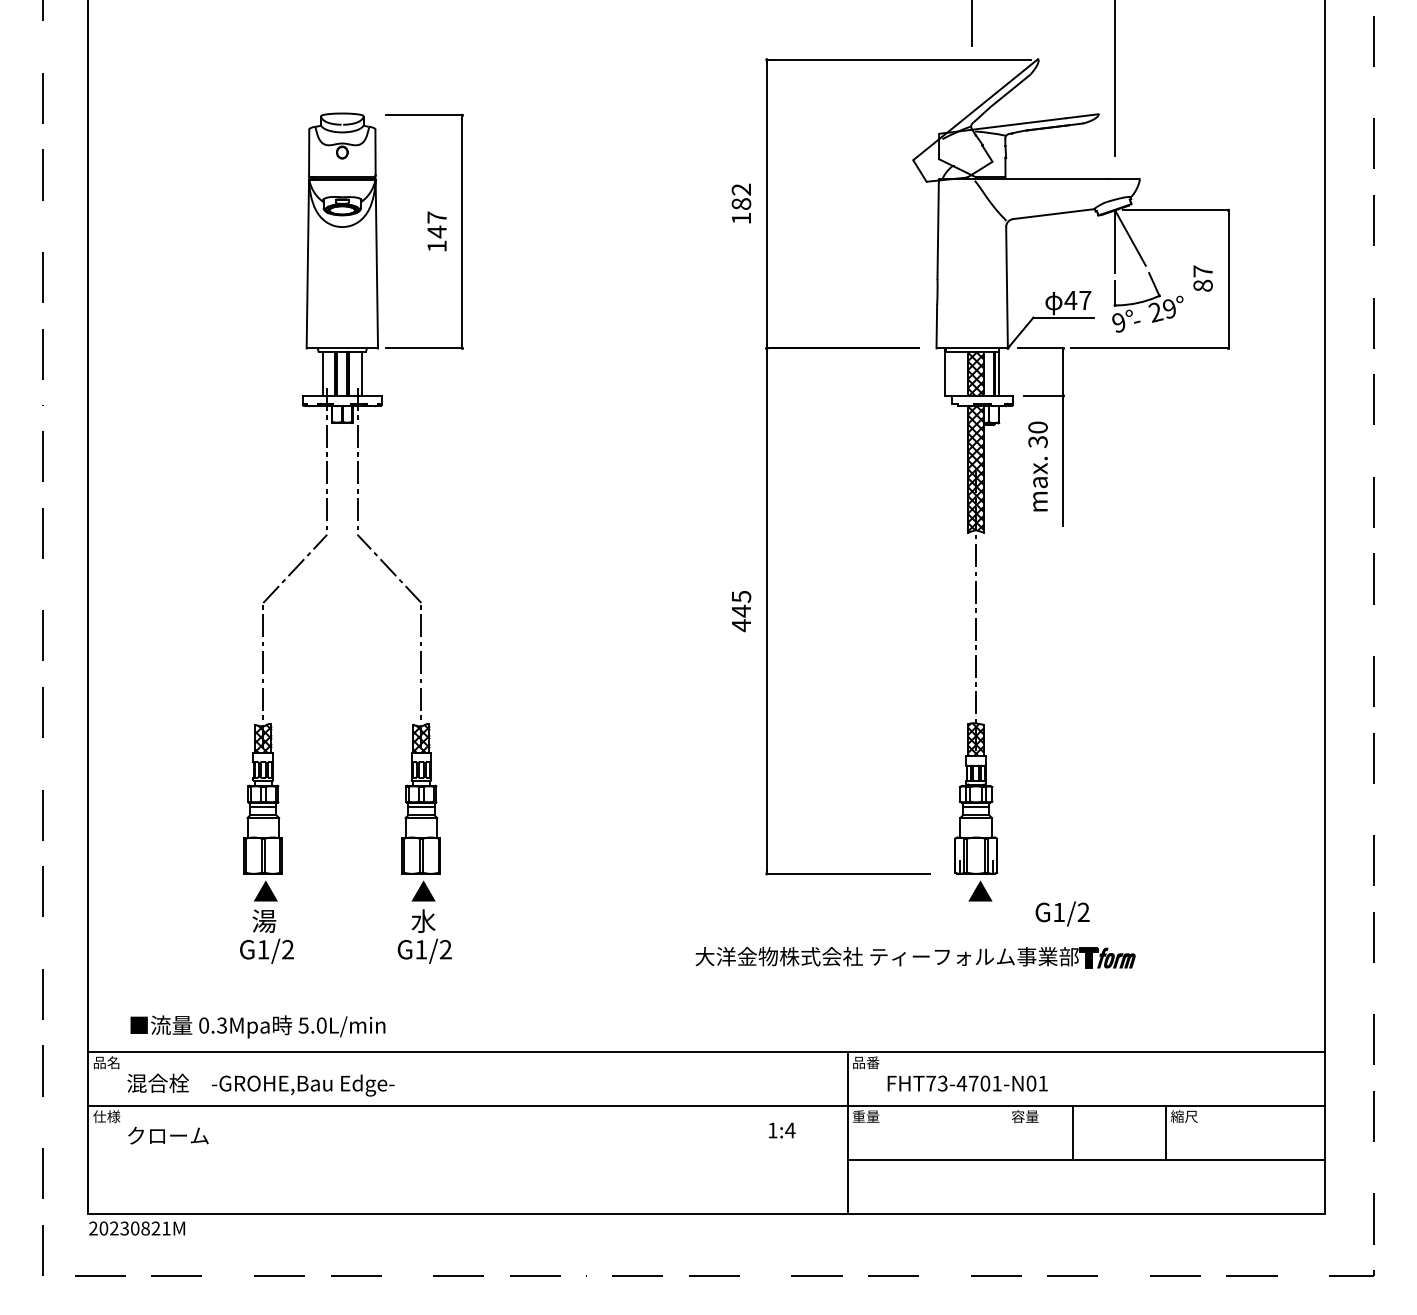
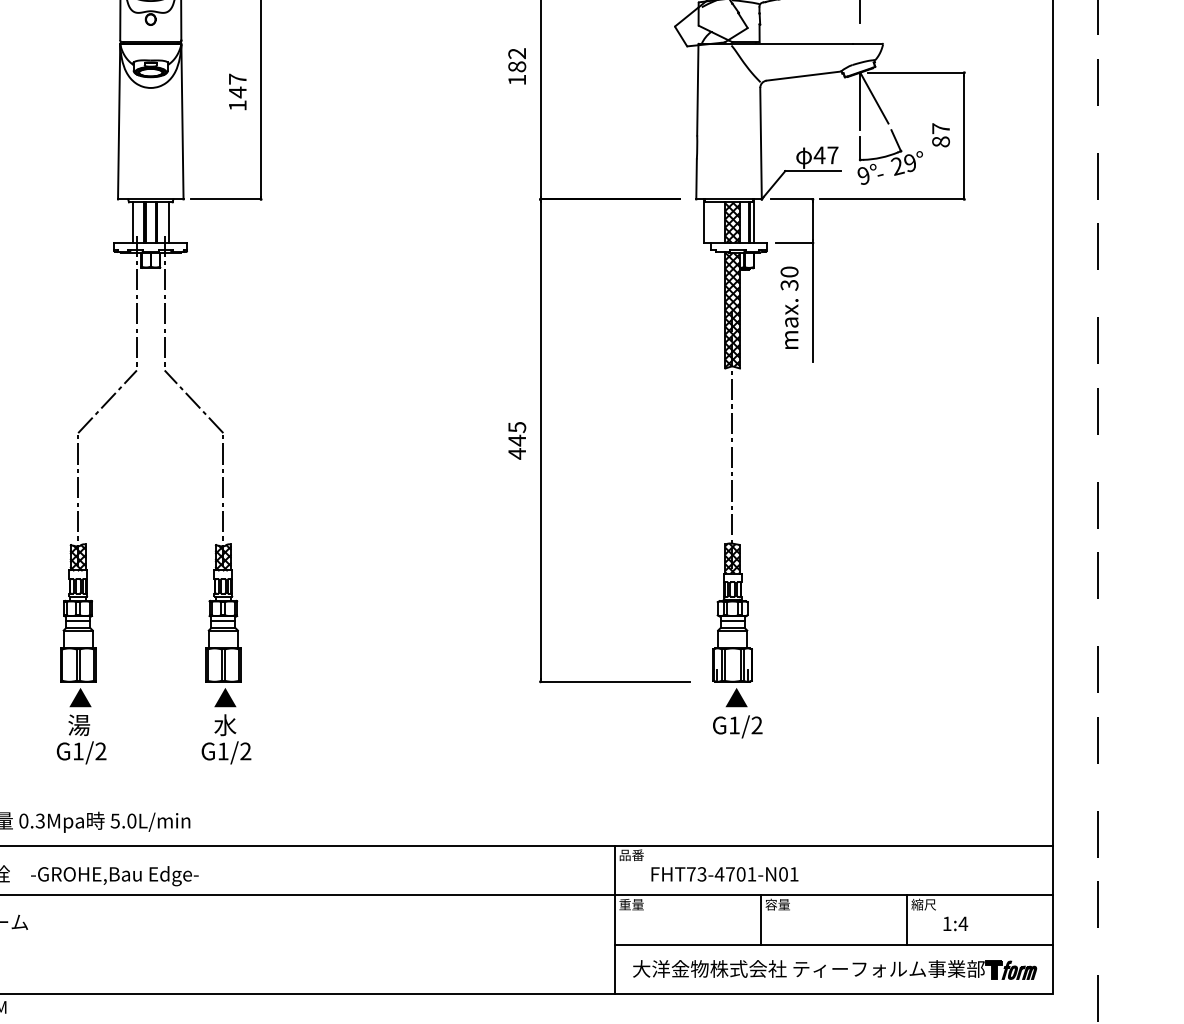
text: (1062, 913) -> (737, 726), moved
part: (915, 957) -> (834, 969), moved
text: (781, 1130) -> (955, 923), moved
line: (1072, 1133) -> (760, 920), moved

